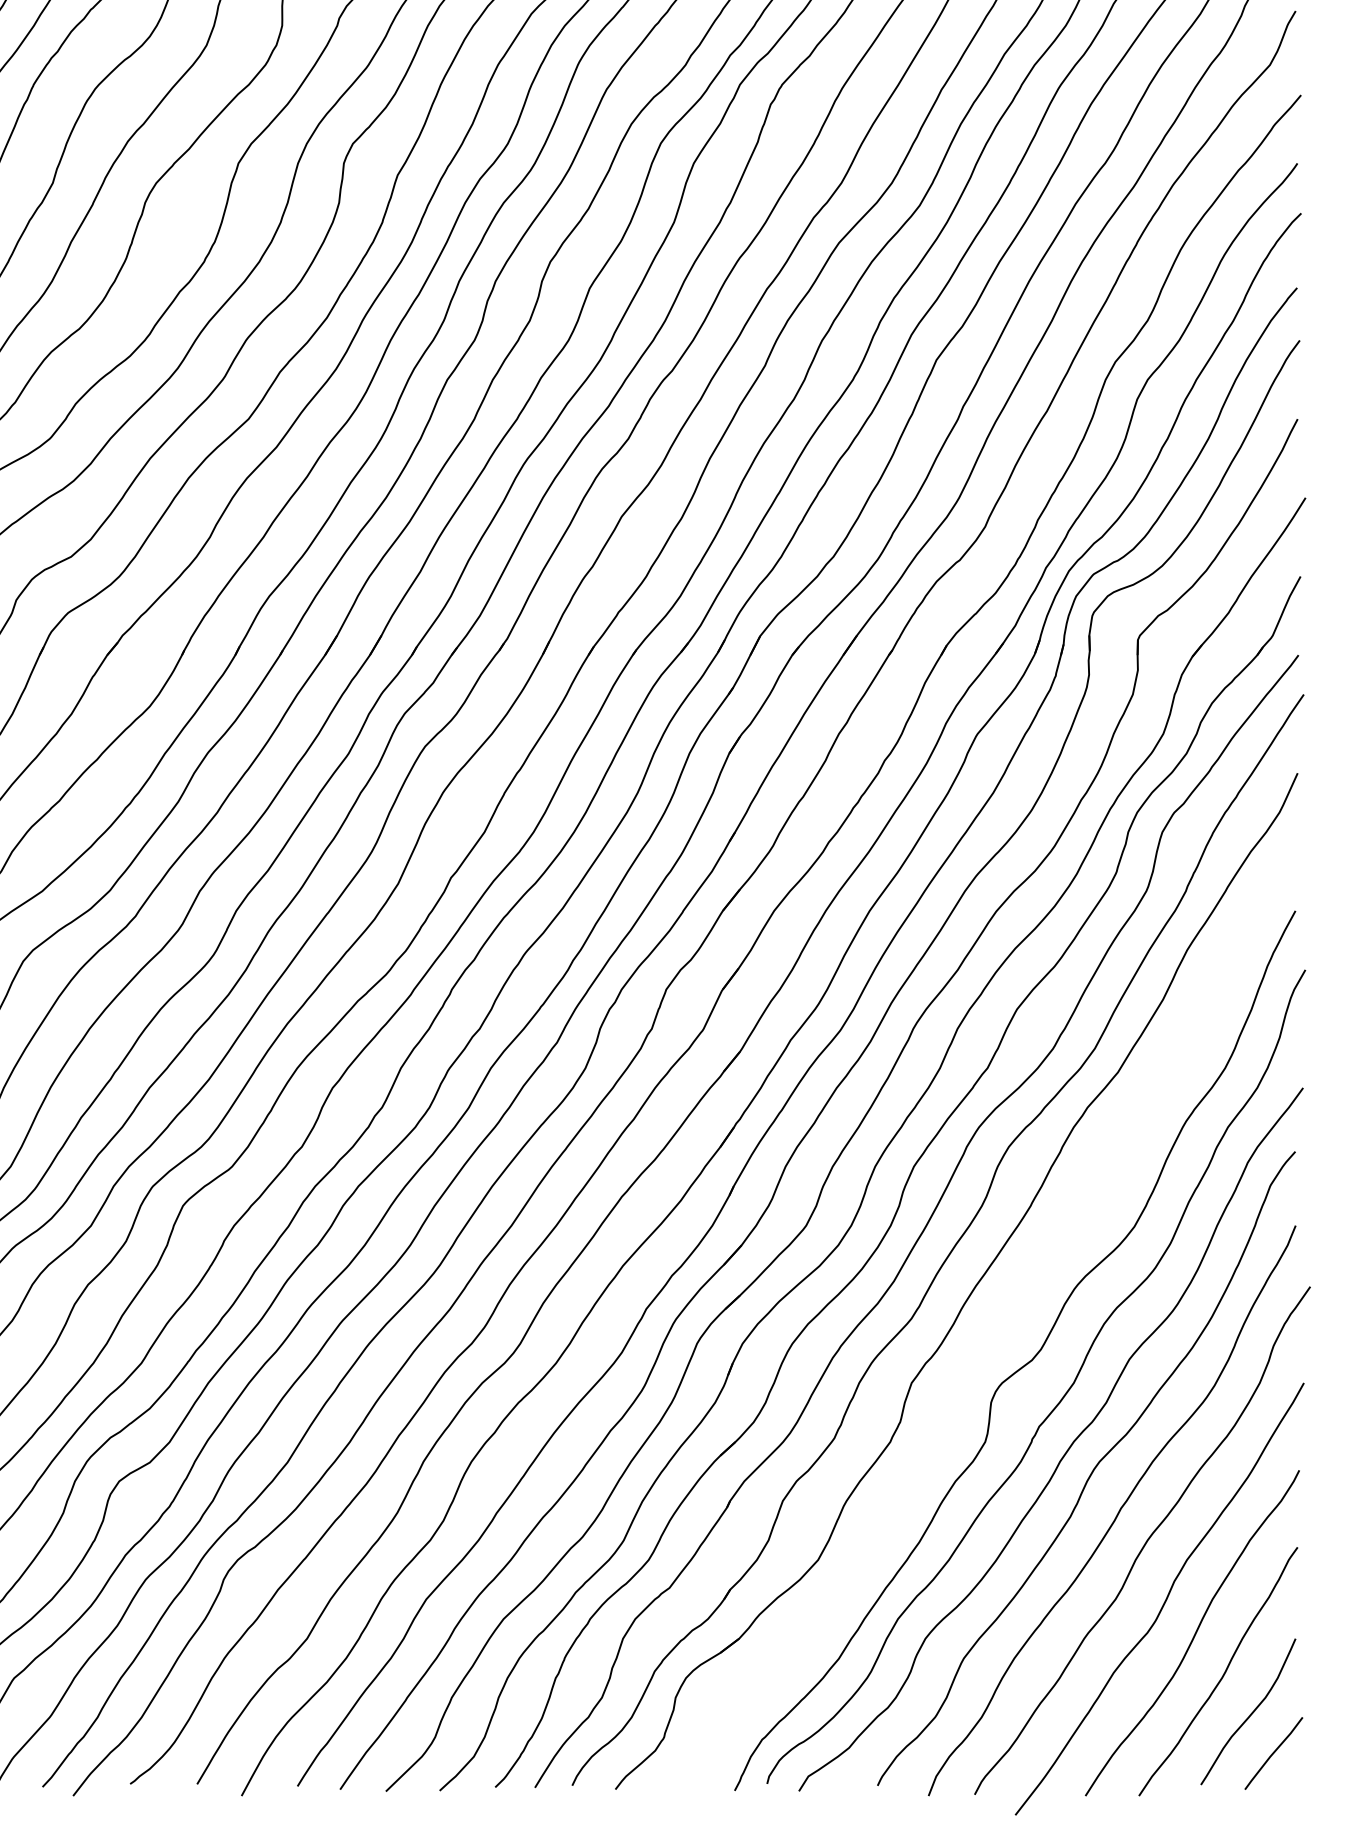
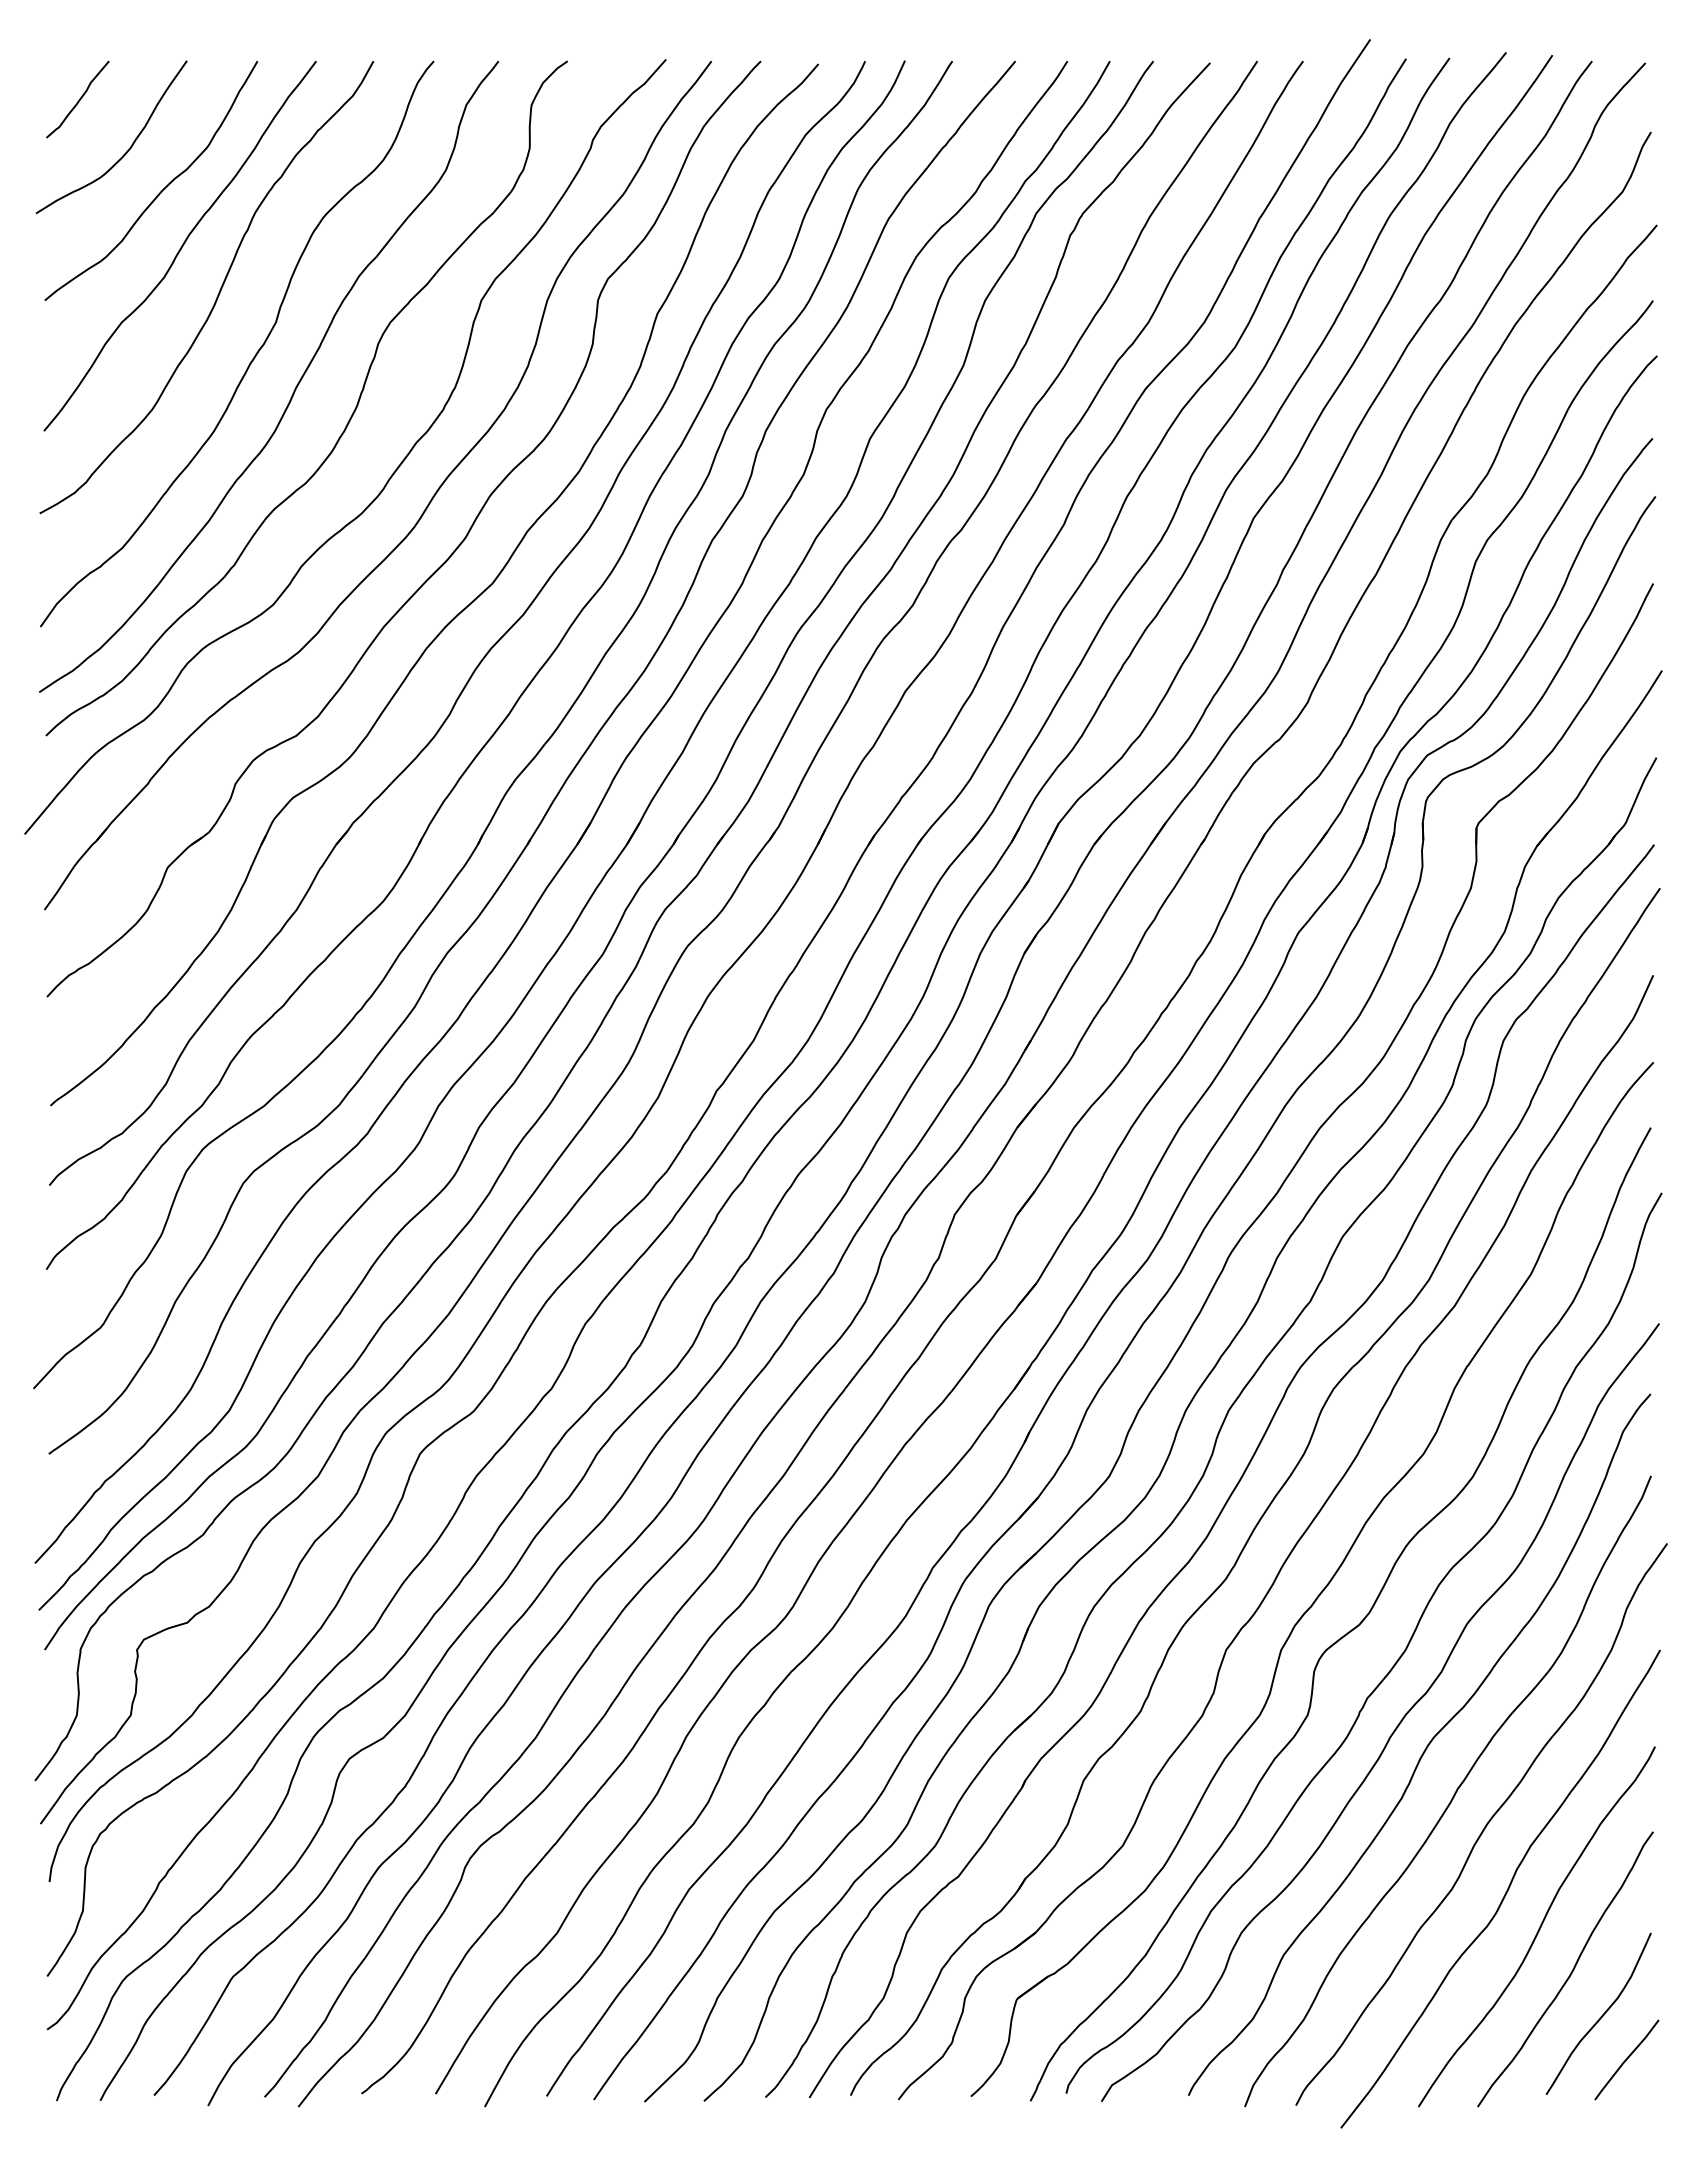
part: (998, 1328) -> (1322, 1589), added

